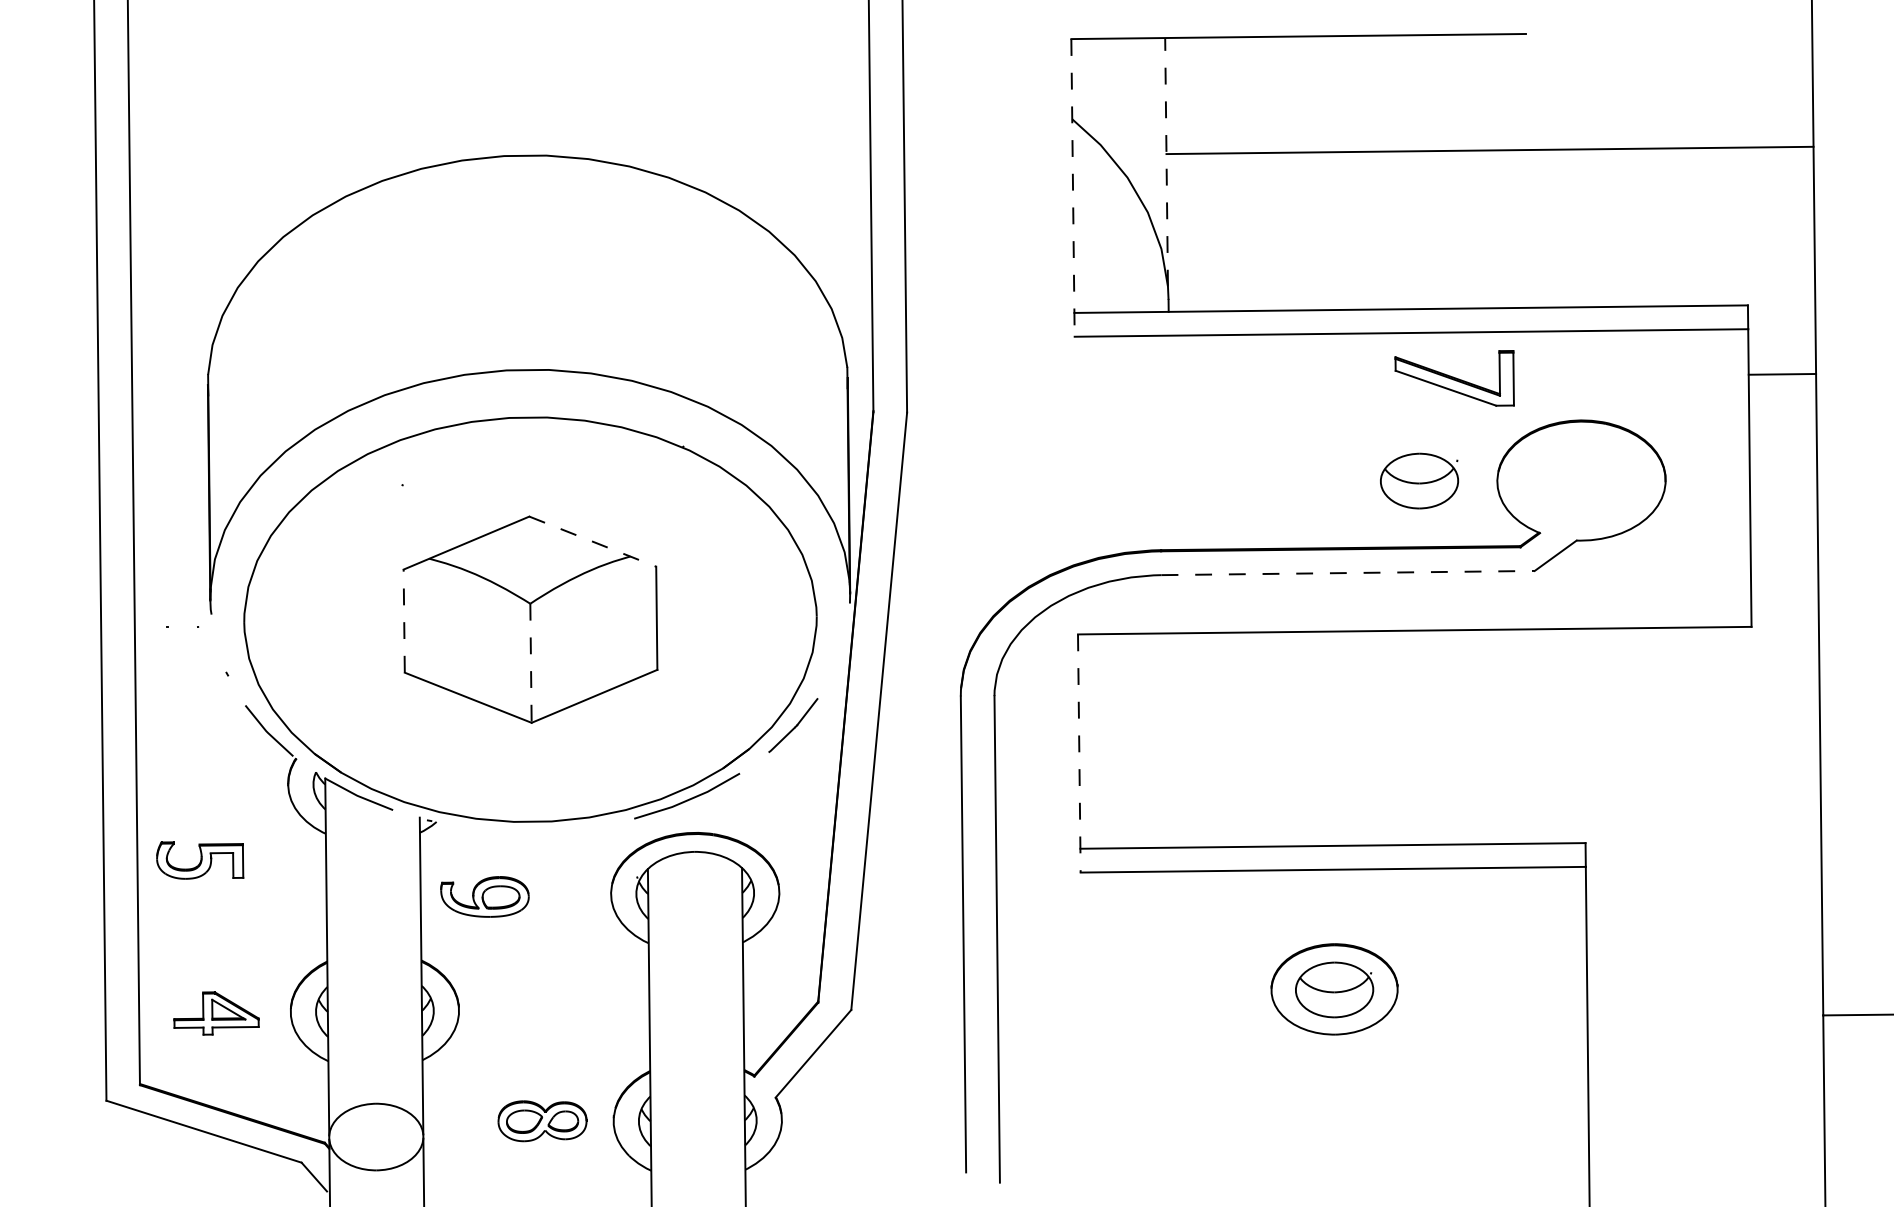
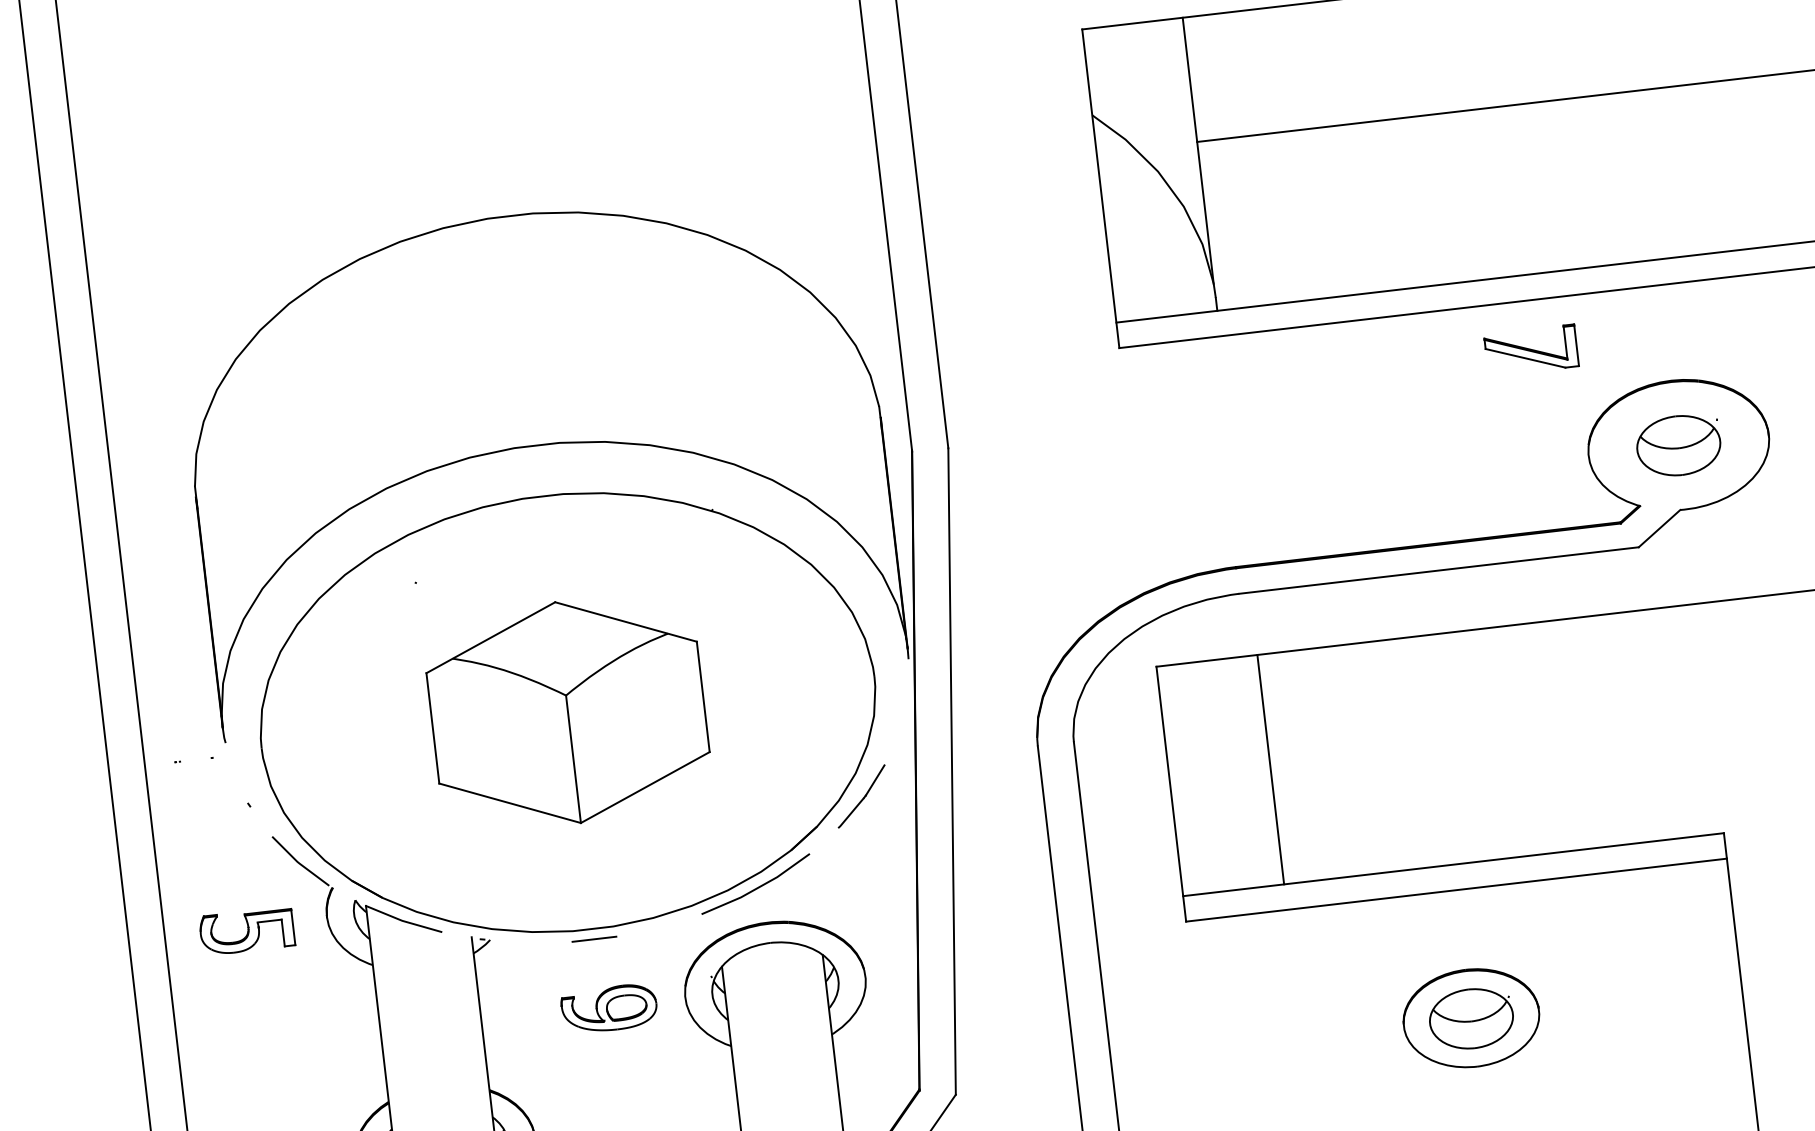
line: (1166, 161) -> (1198, 149), dashed -> solid
line: (1073, 187) -> (1101, 188), dashed -> solid
part: (1454, 378) -> (1531, 350), size x0.71
part: (1419, 480) -> (1678, 445), moved
line: (593, 541) -> (626, 621), dashed -> solid
line: (1348, 573) -> (1439, 570), dashed -> solid
line: (404, 621) -> (433, 728), dashed -> solid
line: (531, 663) -> (574, 759), dashed -> solid
line: (1173, 740) -> (1270, 769), added
line: (1079, 753) -> (1171, 794), dashed -> solid
line: (532, 831) -> (594, 939), added
part: (200, 860) -> (247, 931), moved
part: (484, 896) -> (608, 1008), moved

